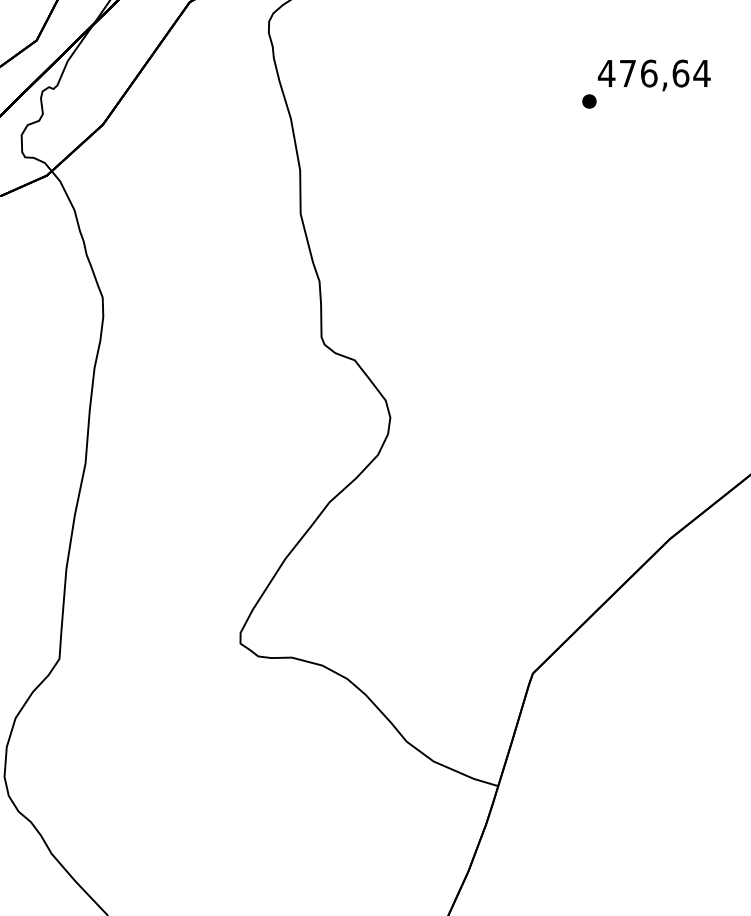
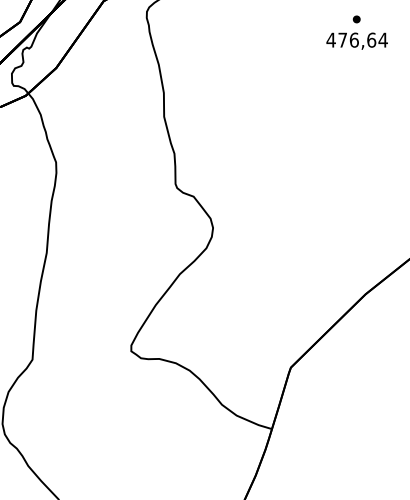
part: (588, 101) -> (356, 19), moved

